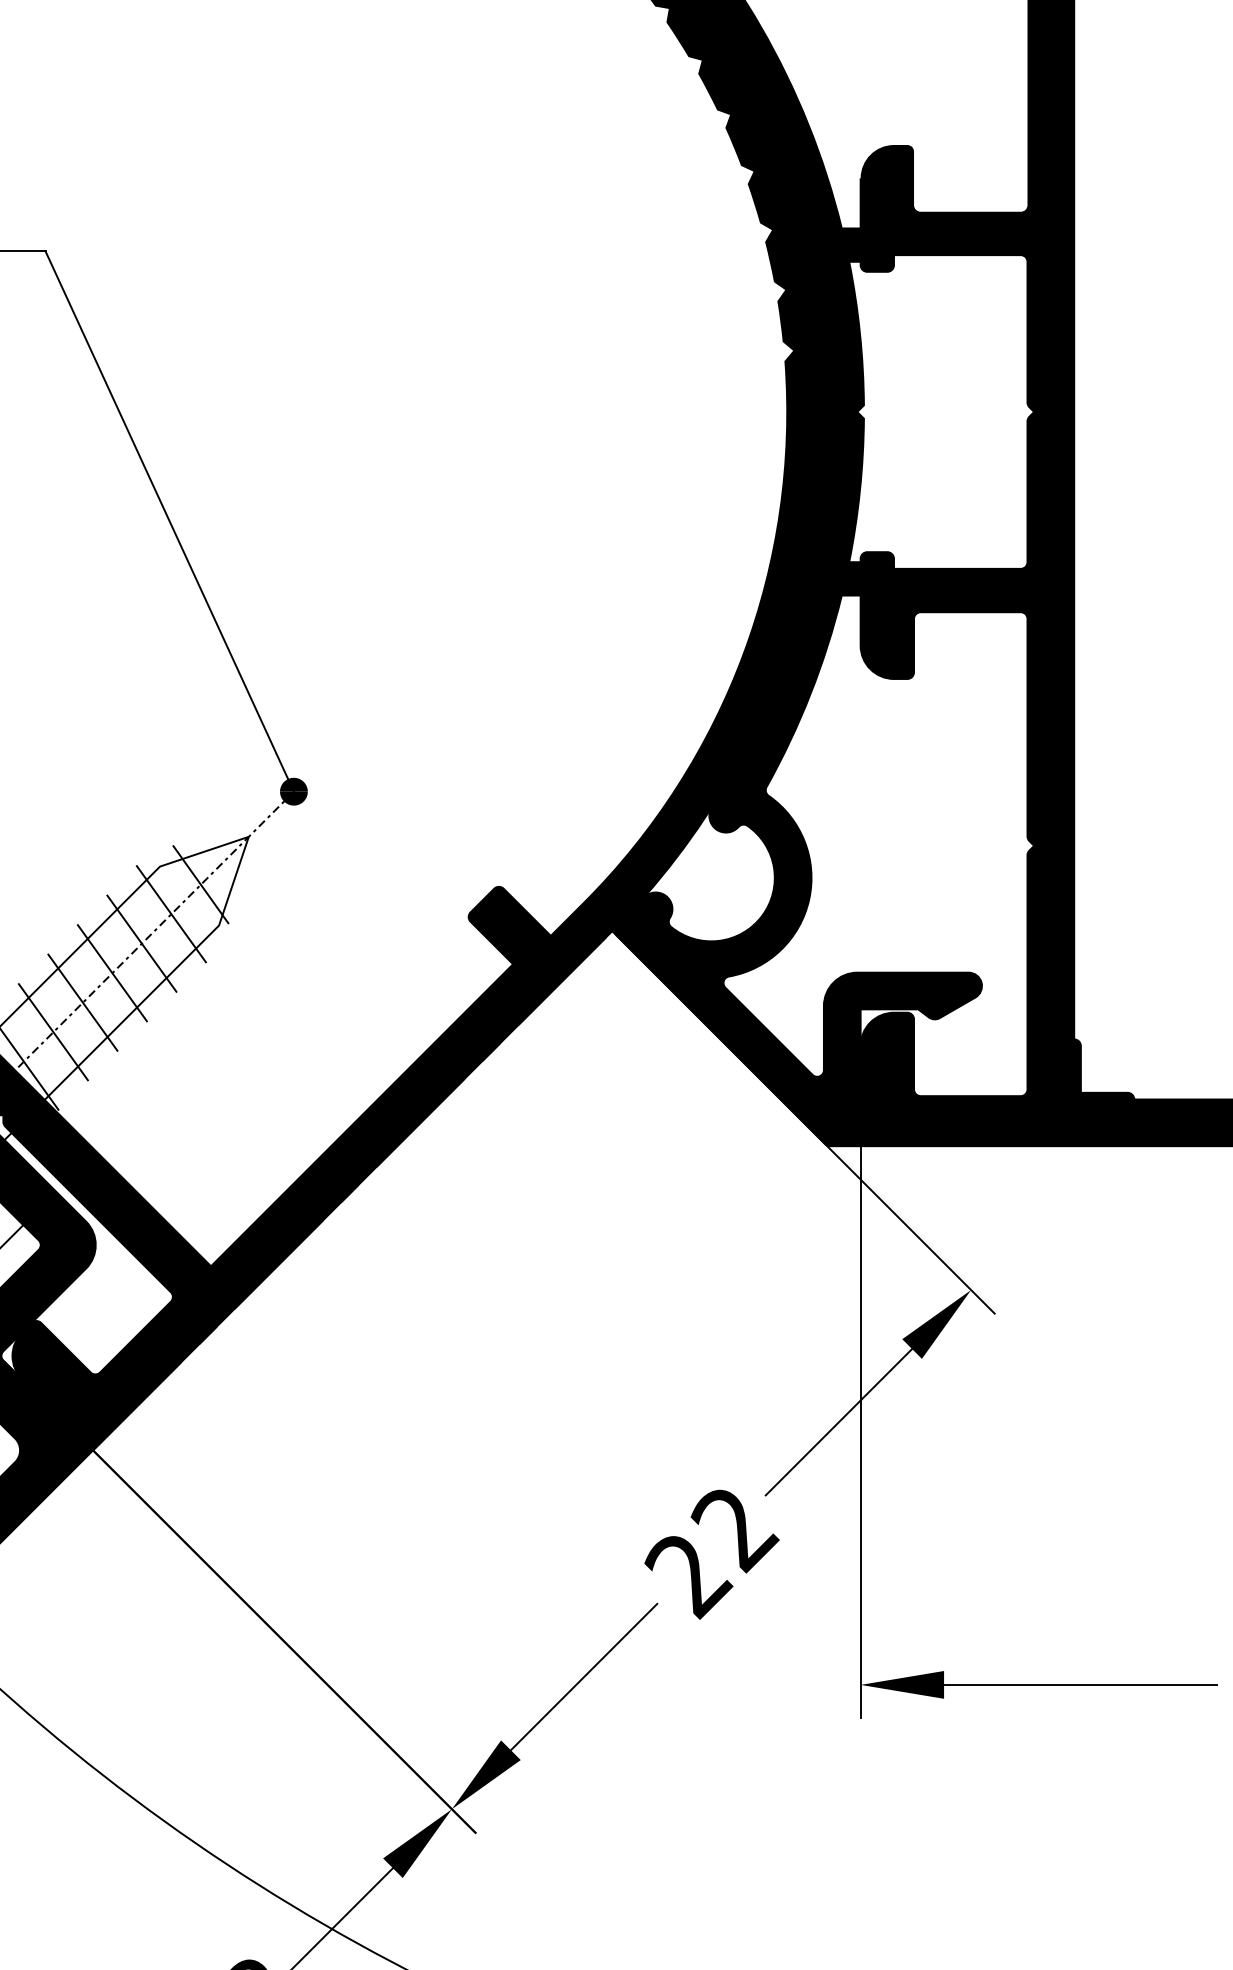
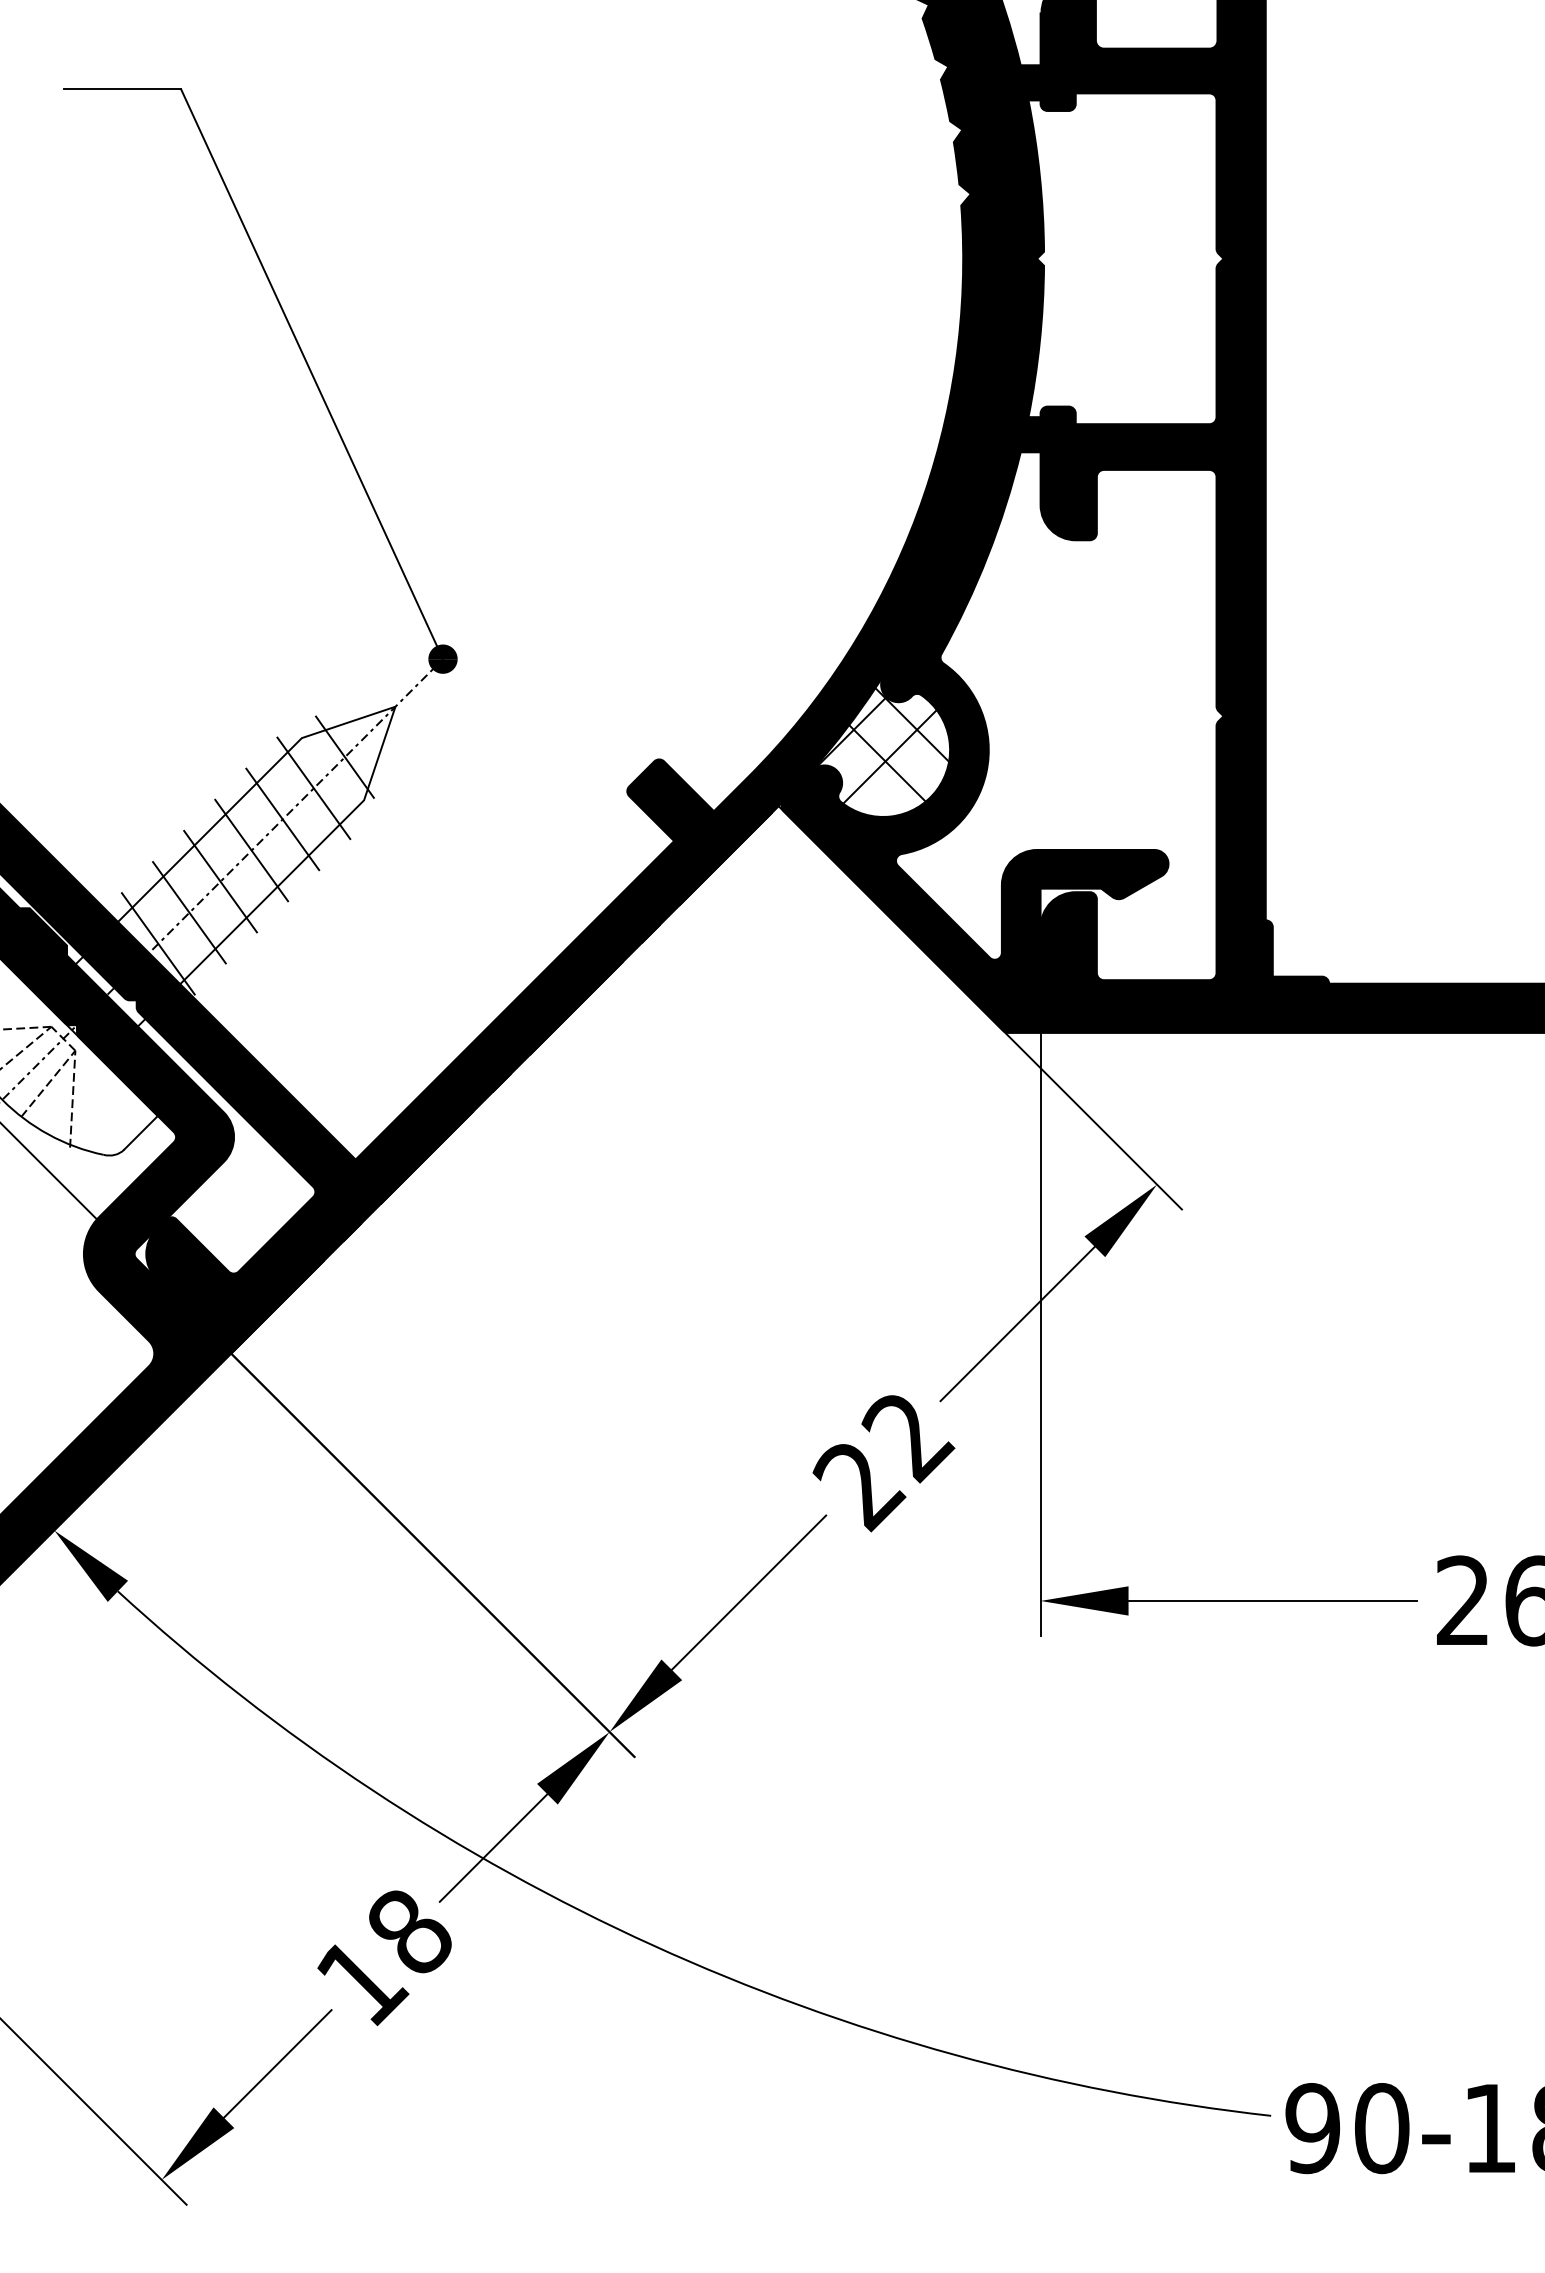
hatch: (711, 871) -> (883, 743), added

